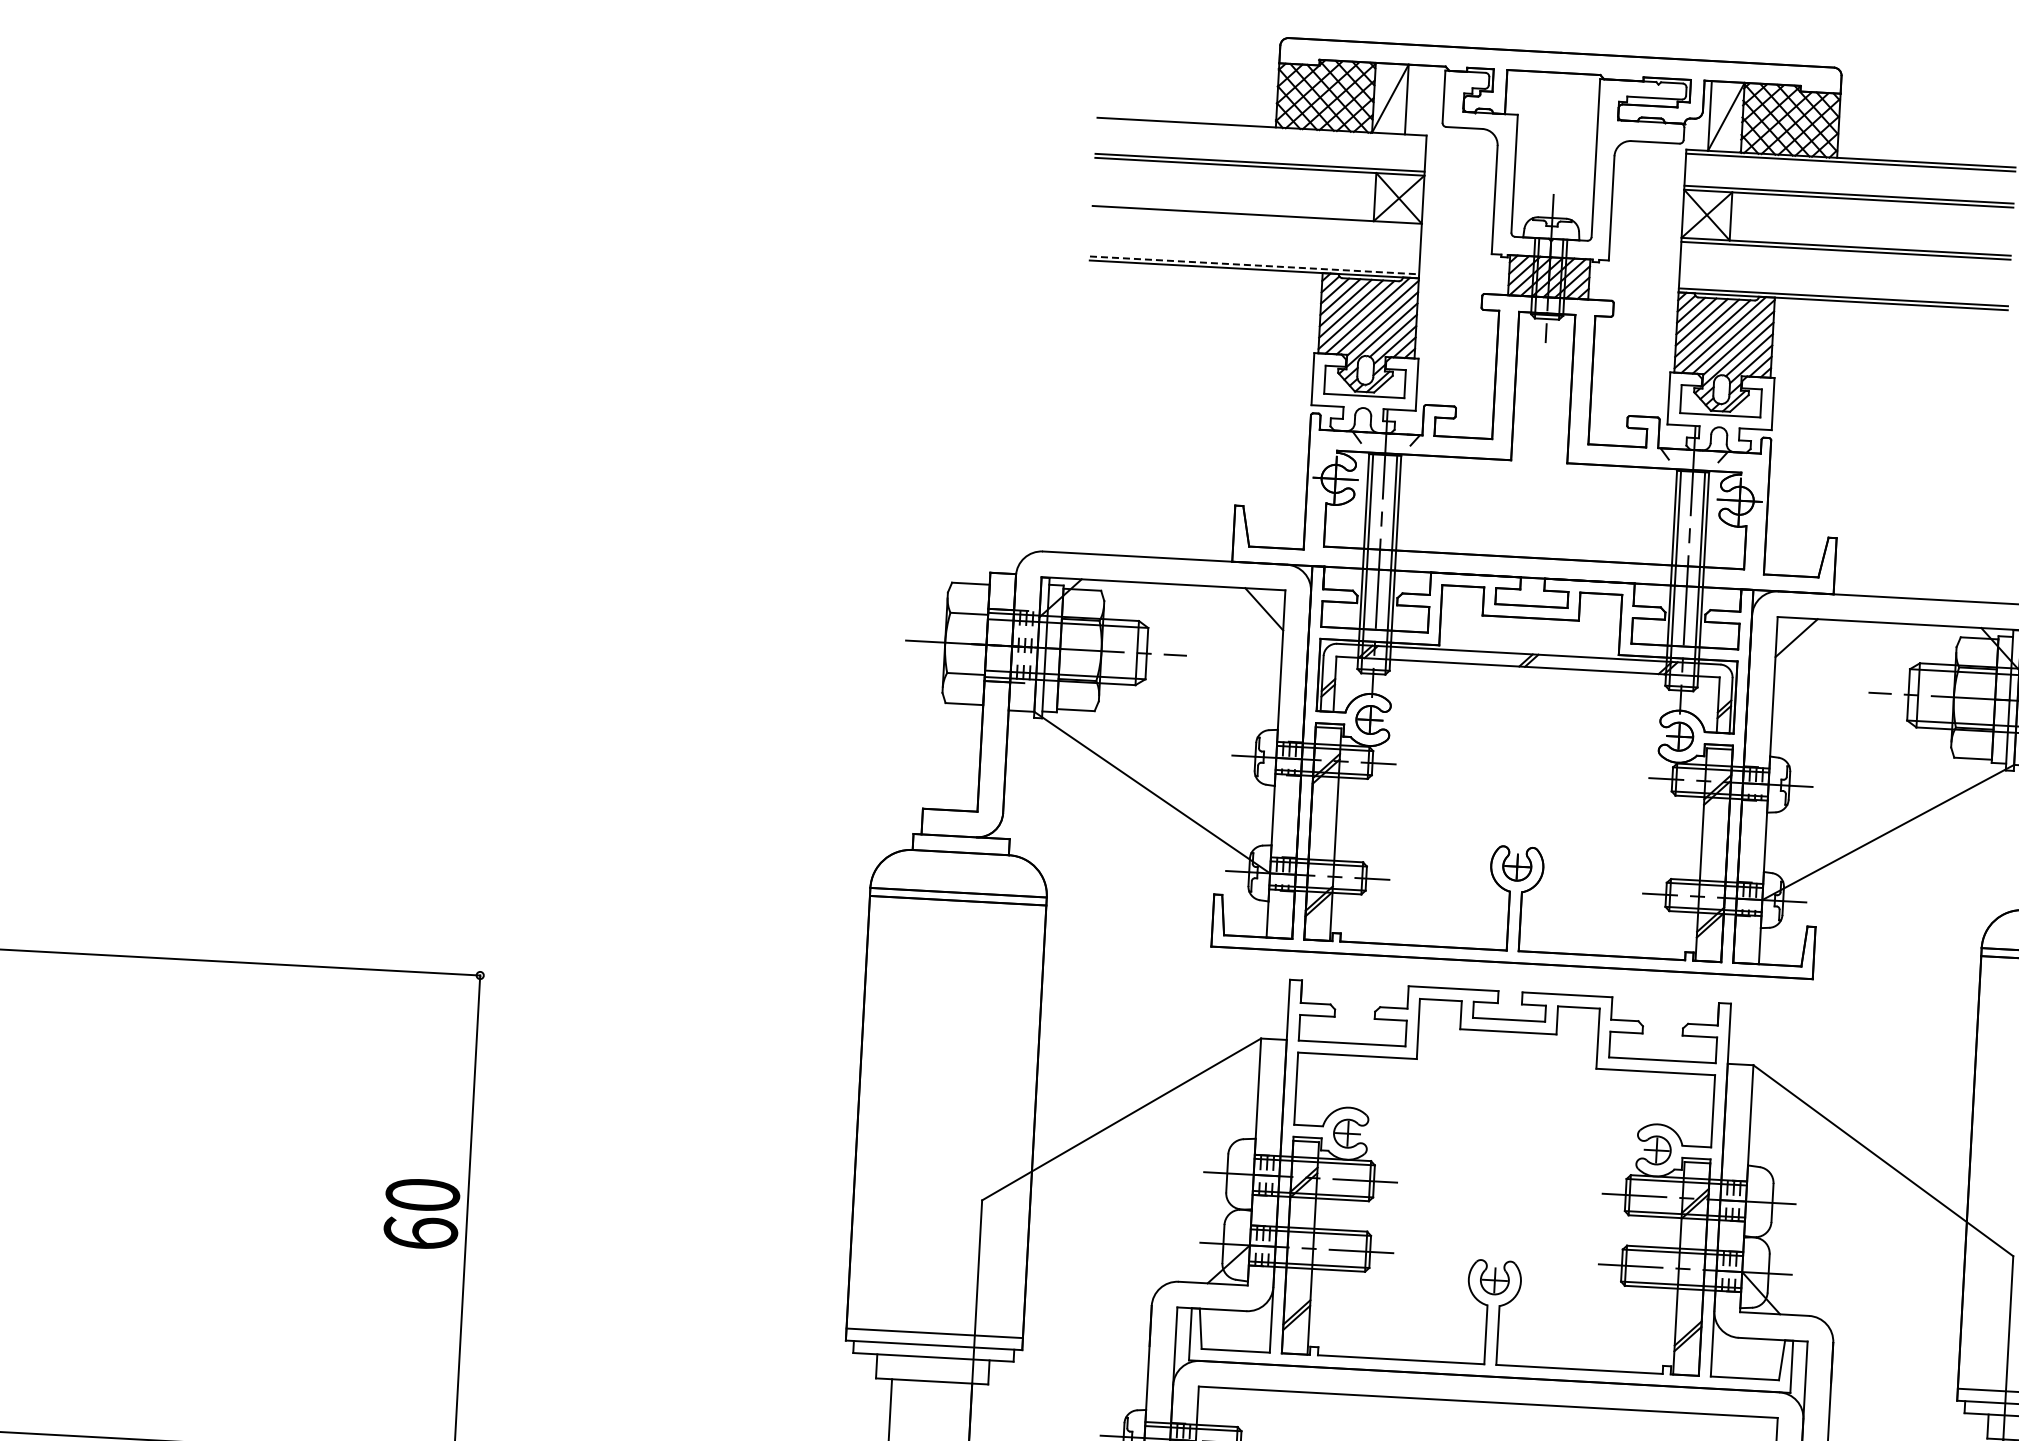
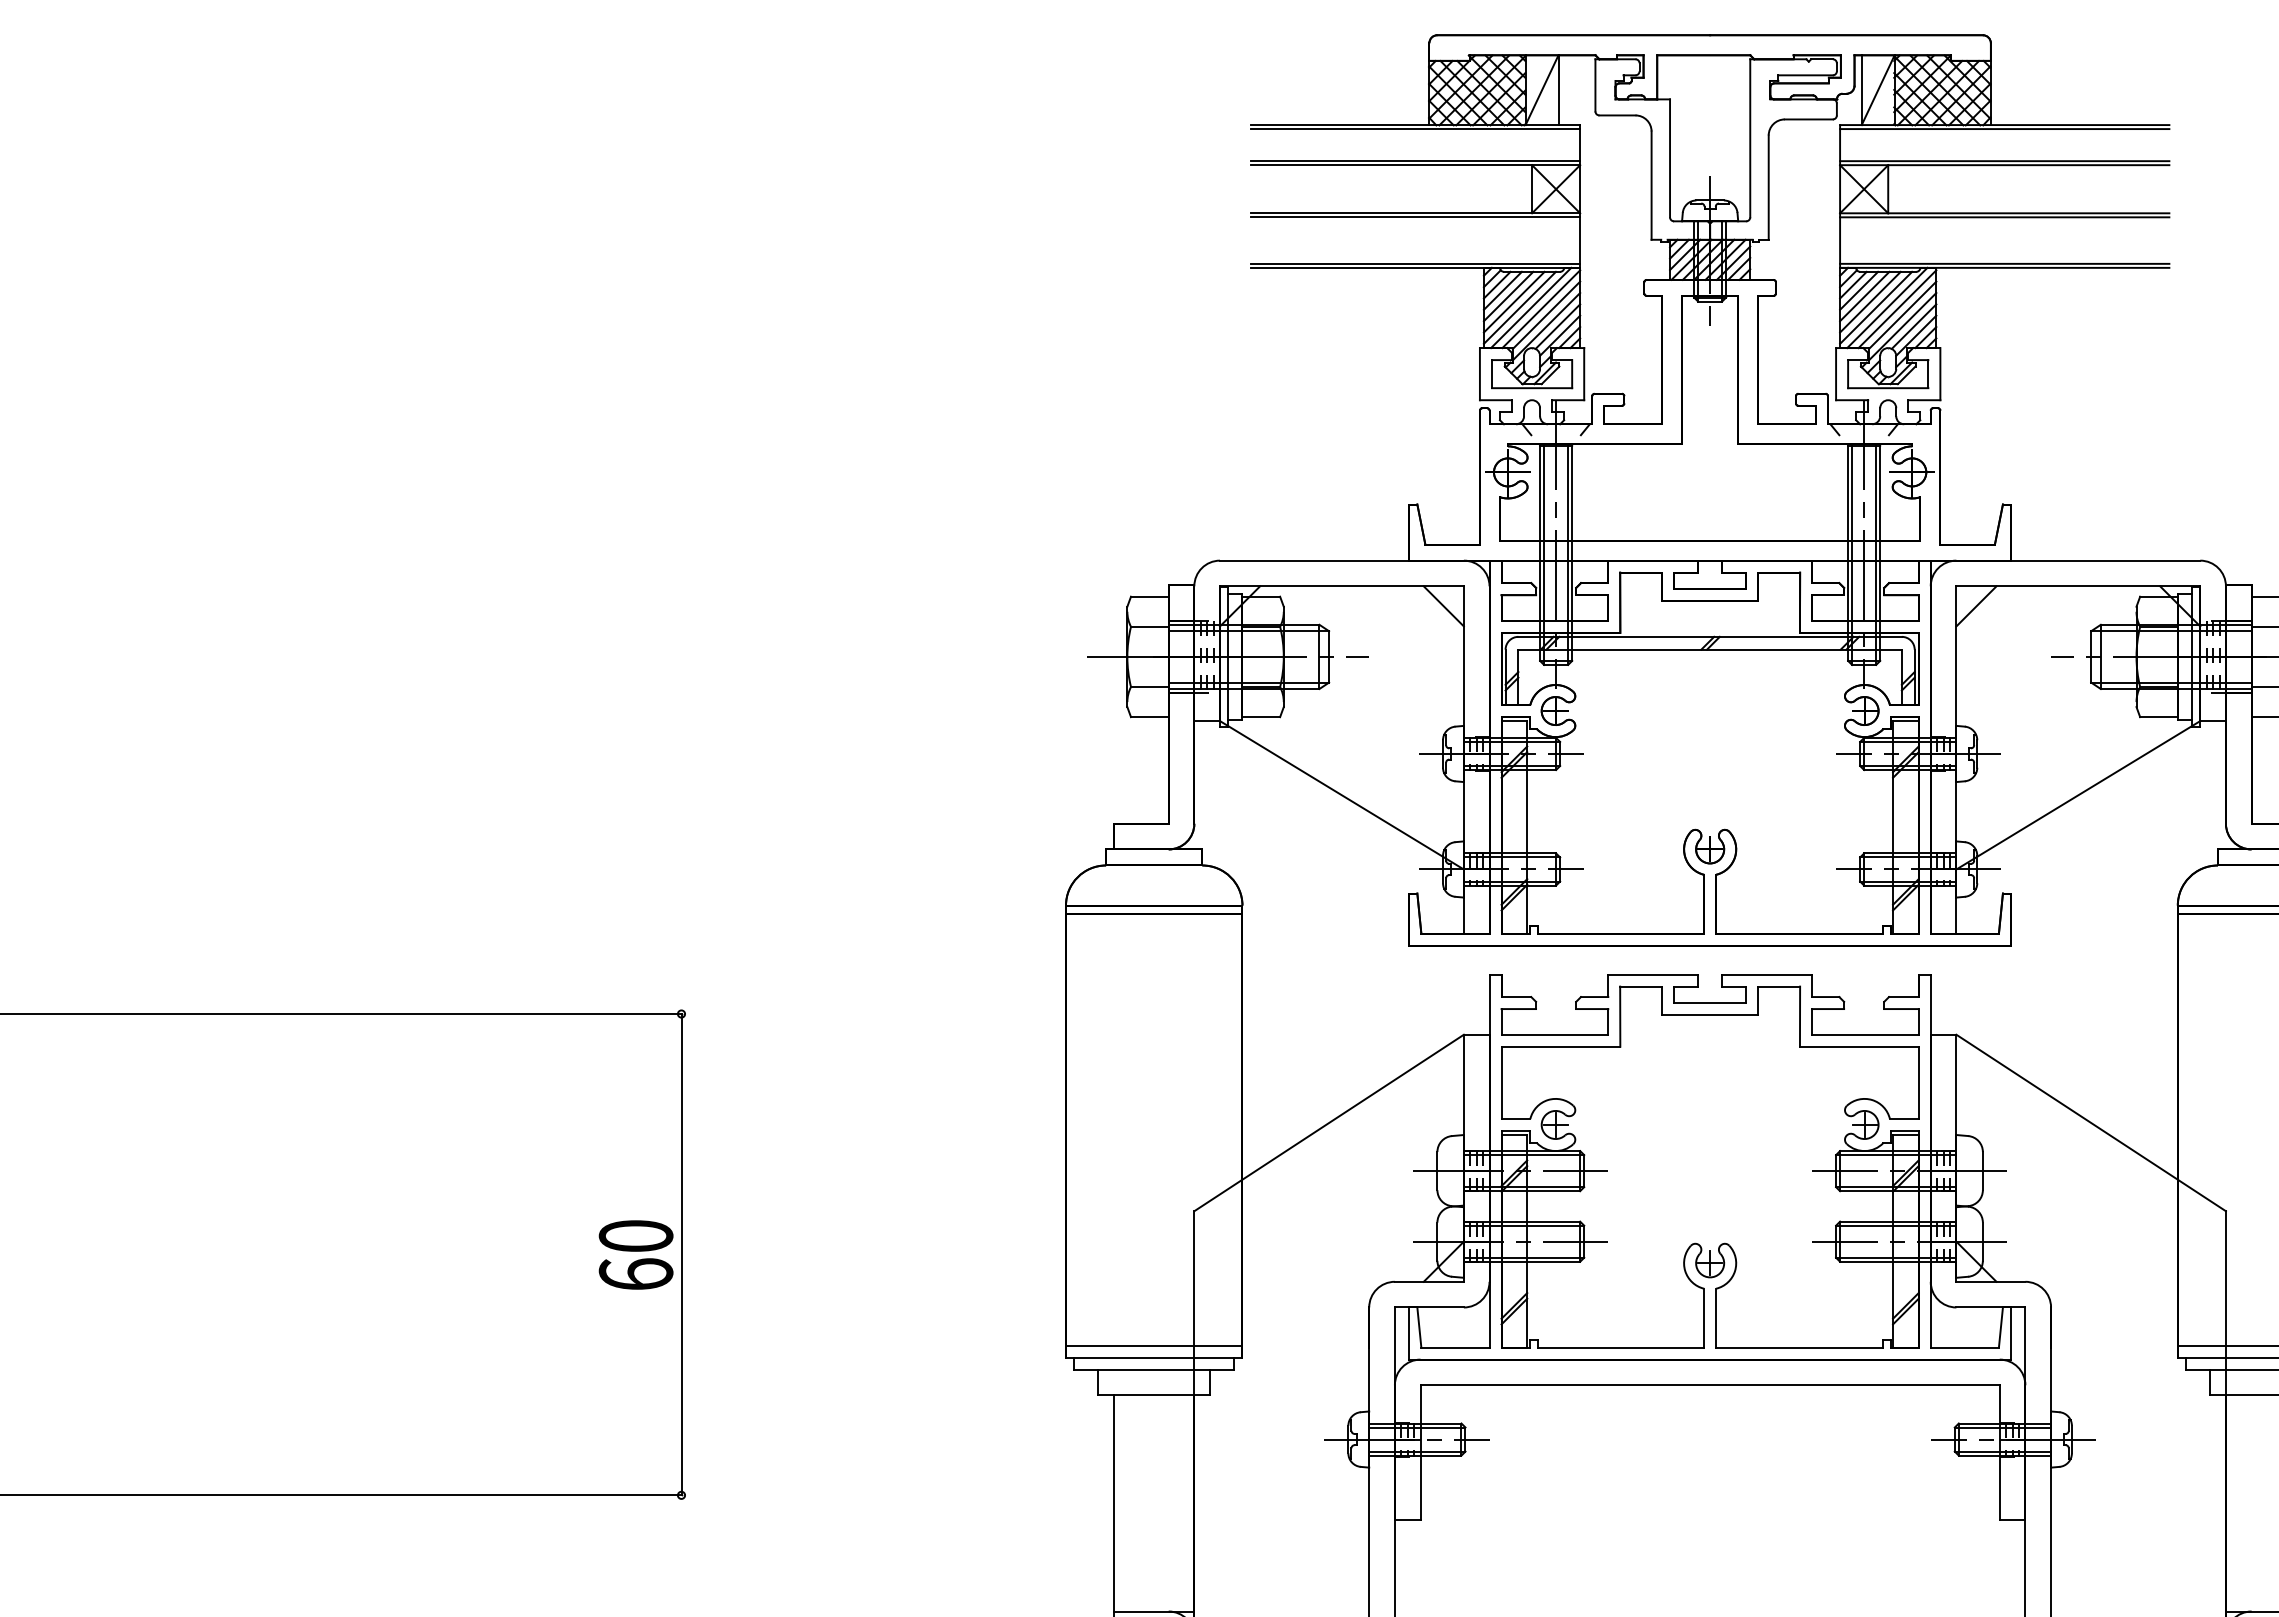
line: (1261, 131) -> (1415, 129), added
line: (1256, 219) -> (1415, 217), added
line: (1254, 265) -> (1415, 263), dashed -> solid

